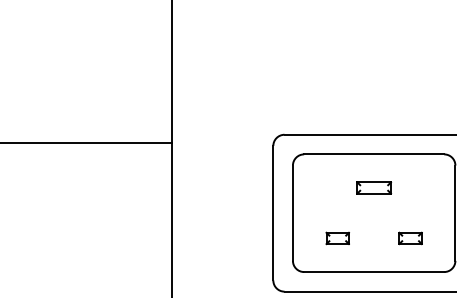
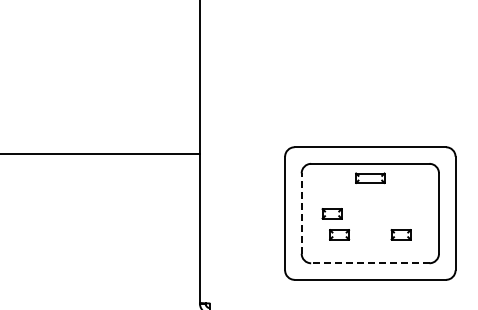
part: (374, 187) -> (370, 177), moved
line: (292, 213) -> (301, 213), solid -> dashed
part: (328, 213) -> (331, 213), added
line: (373, 272) -> (369, 263), solid -> dashed

